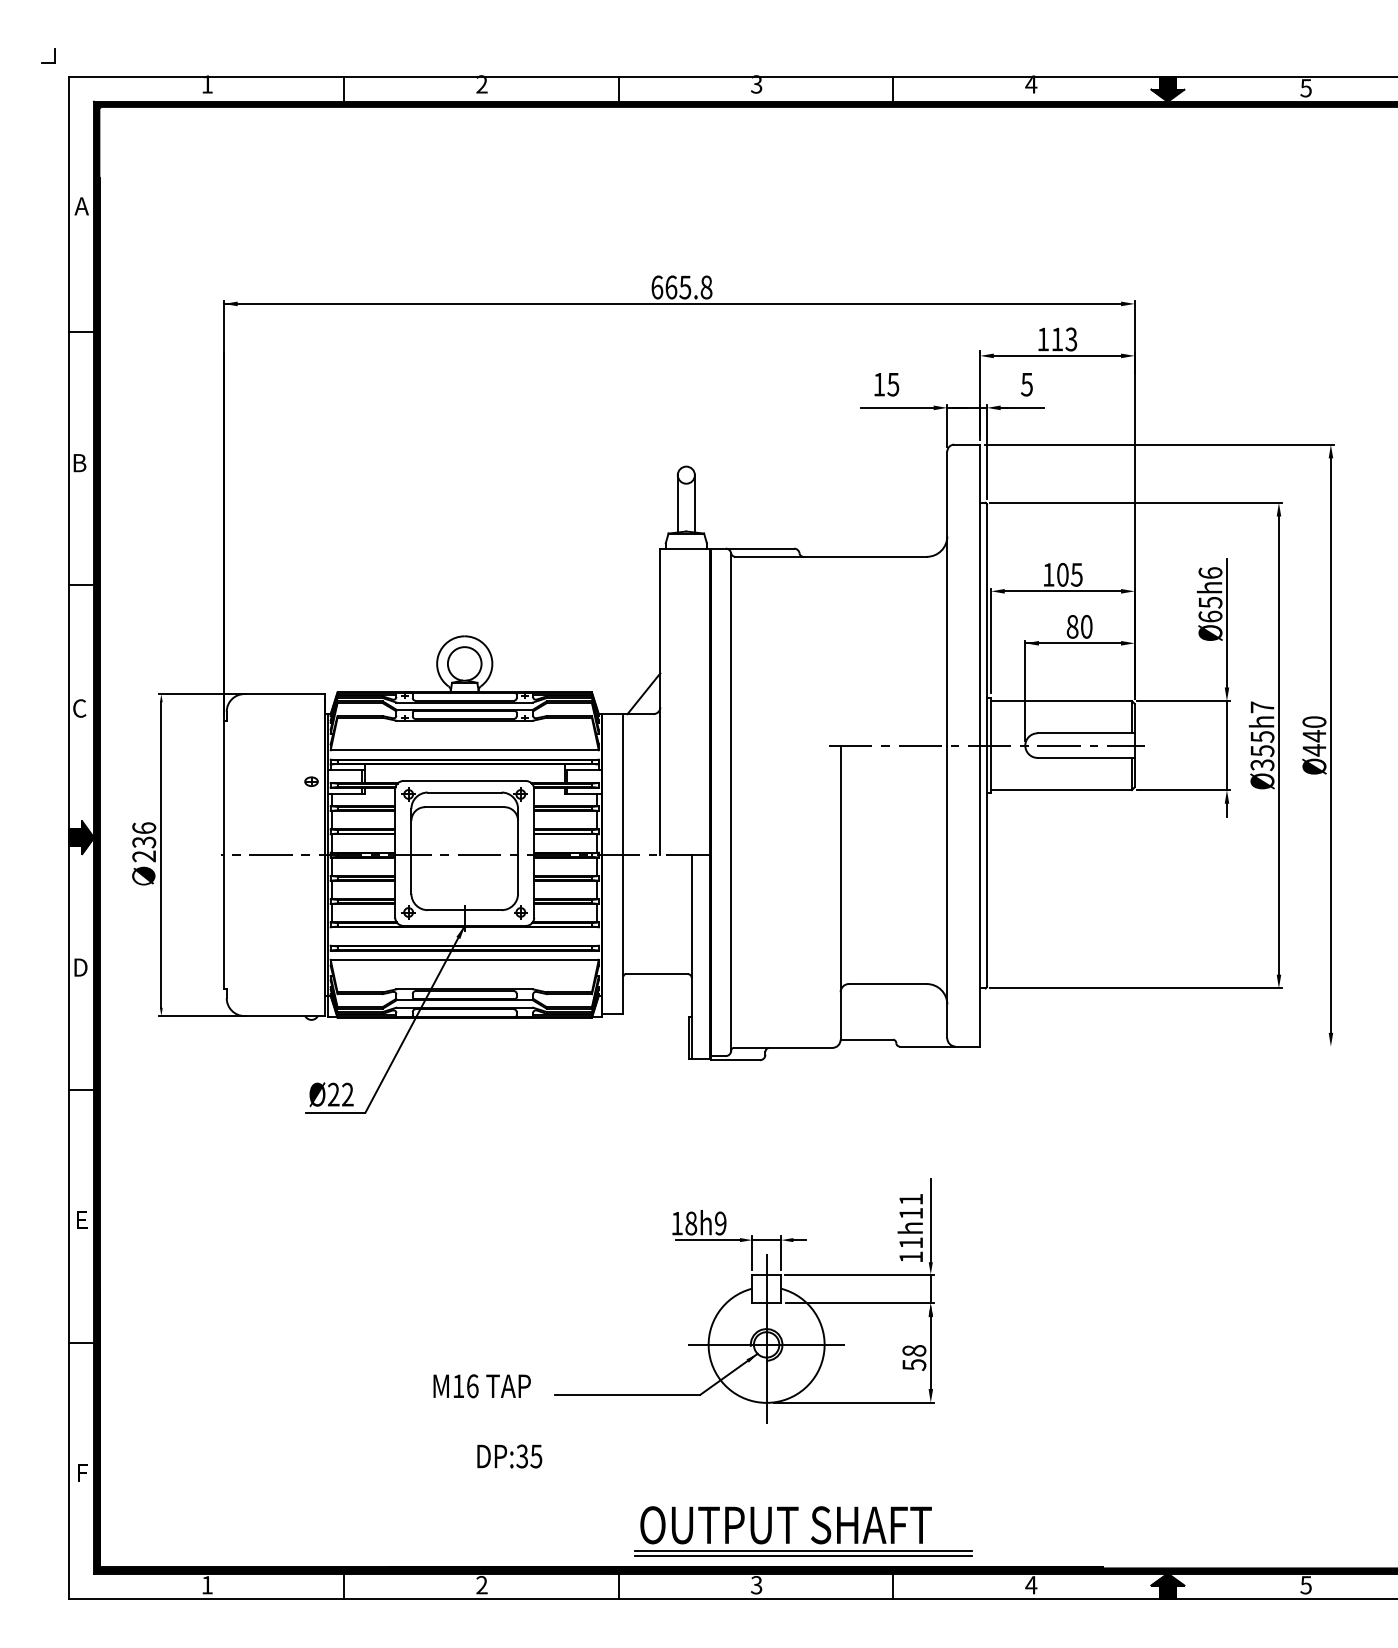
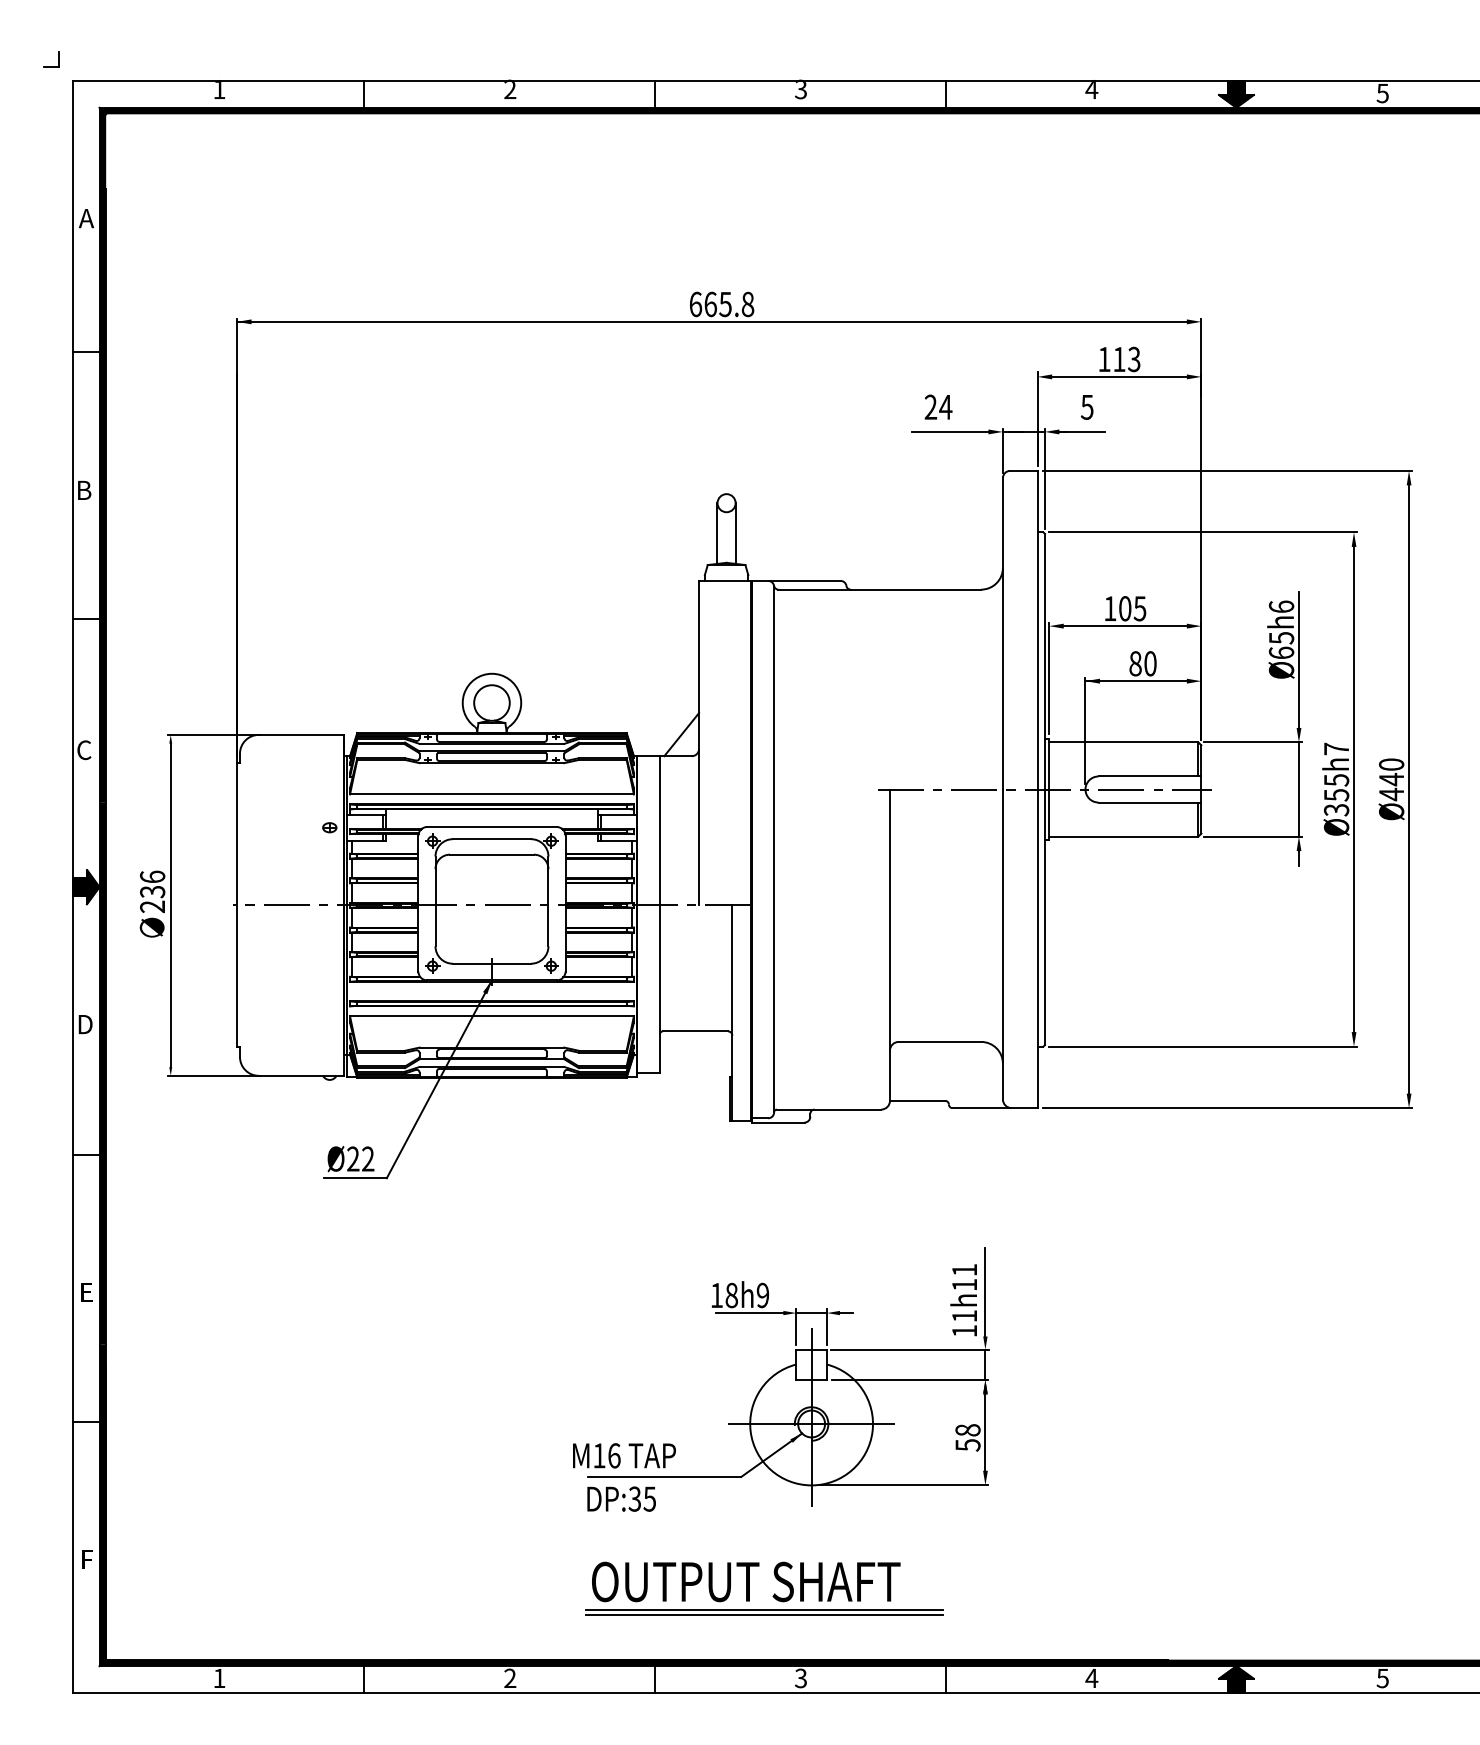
text: (886, 383) -> (938, 406), 15 -> 24
line: (1158, 1046) -> (1226, 1108), added
text: (482, 1385) -> (624, 1455), moved
text: (509, 1455) -> (621, 1498), moved
part: (811, 1537) -> (773, 1594), moved

